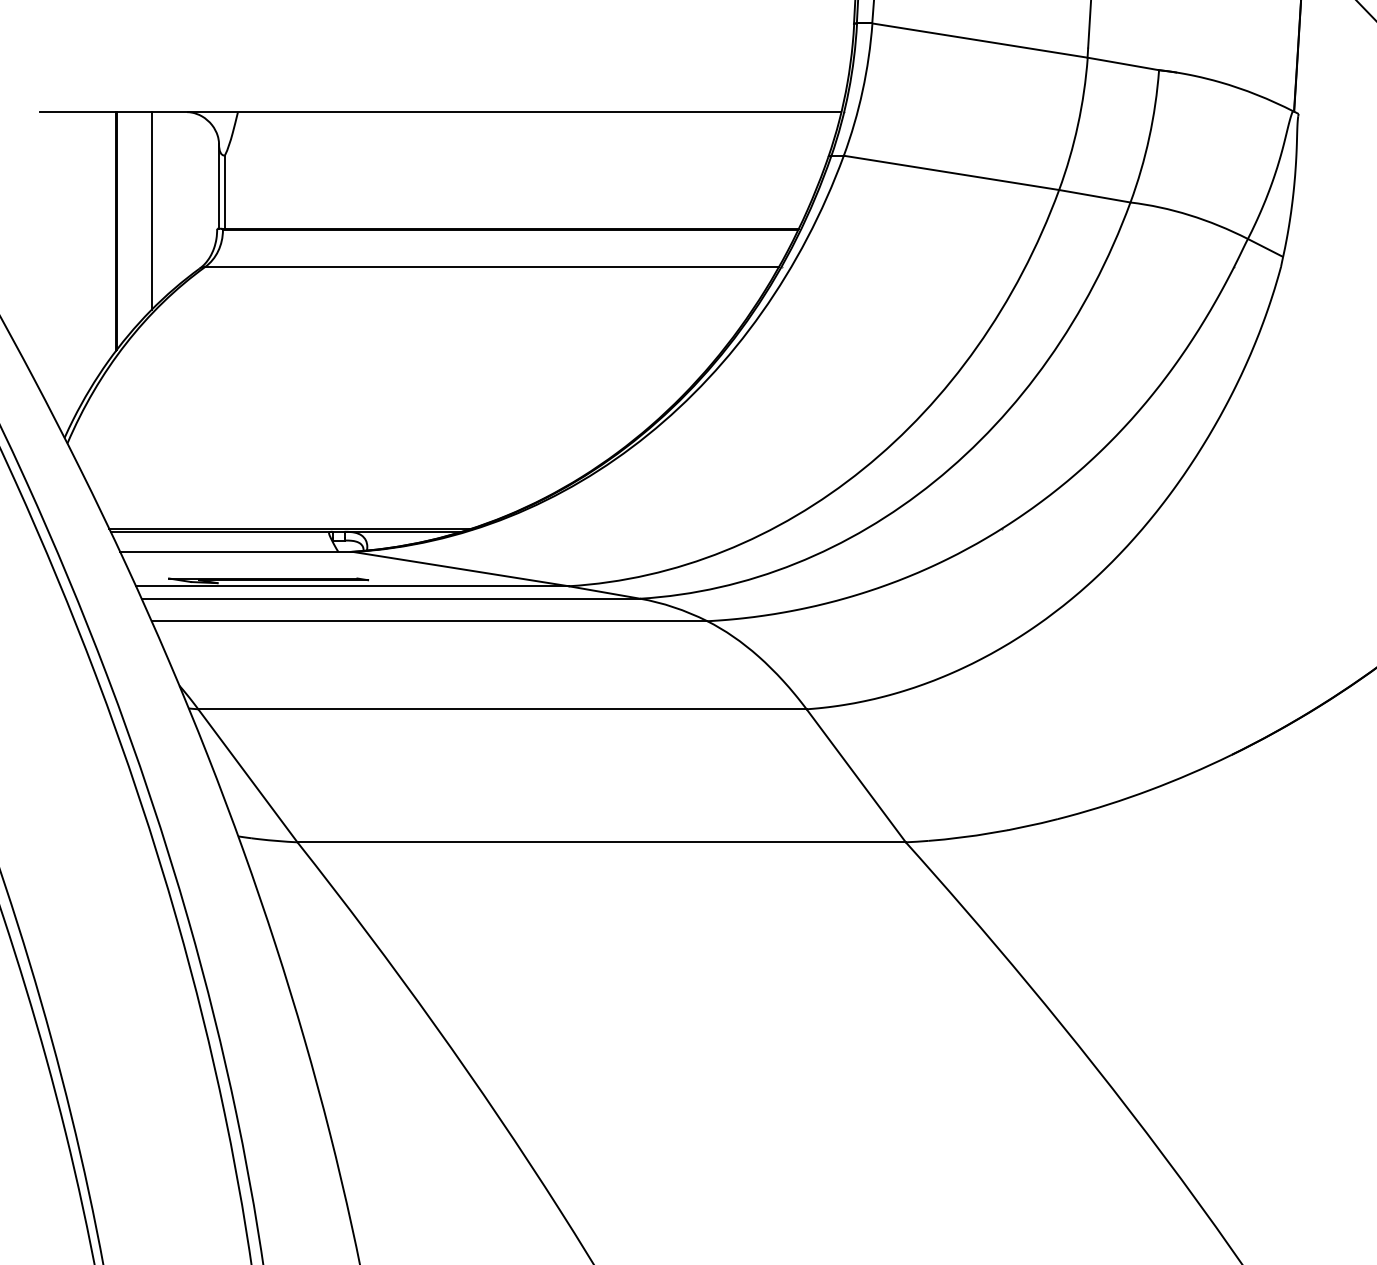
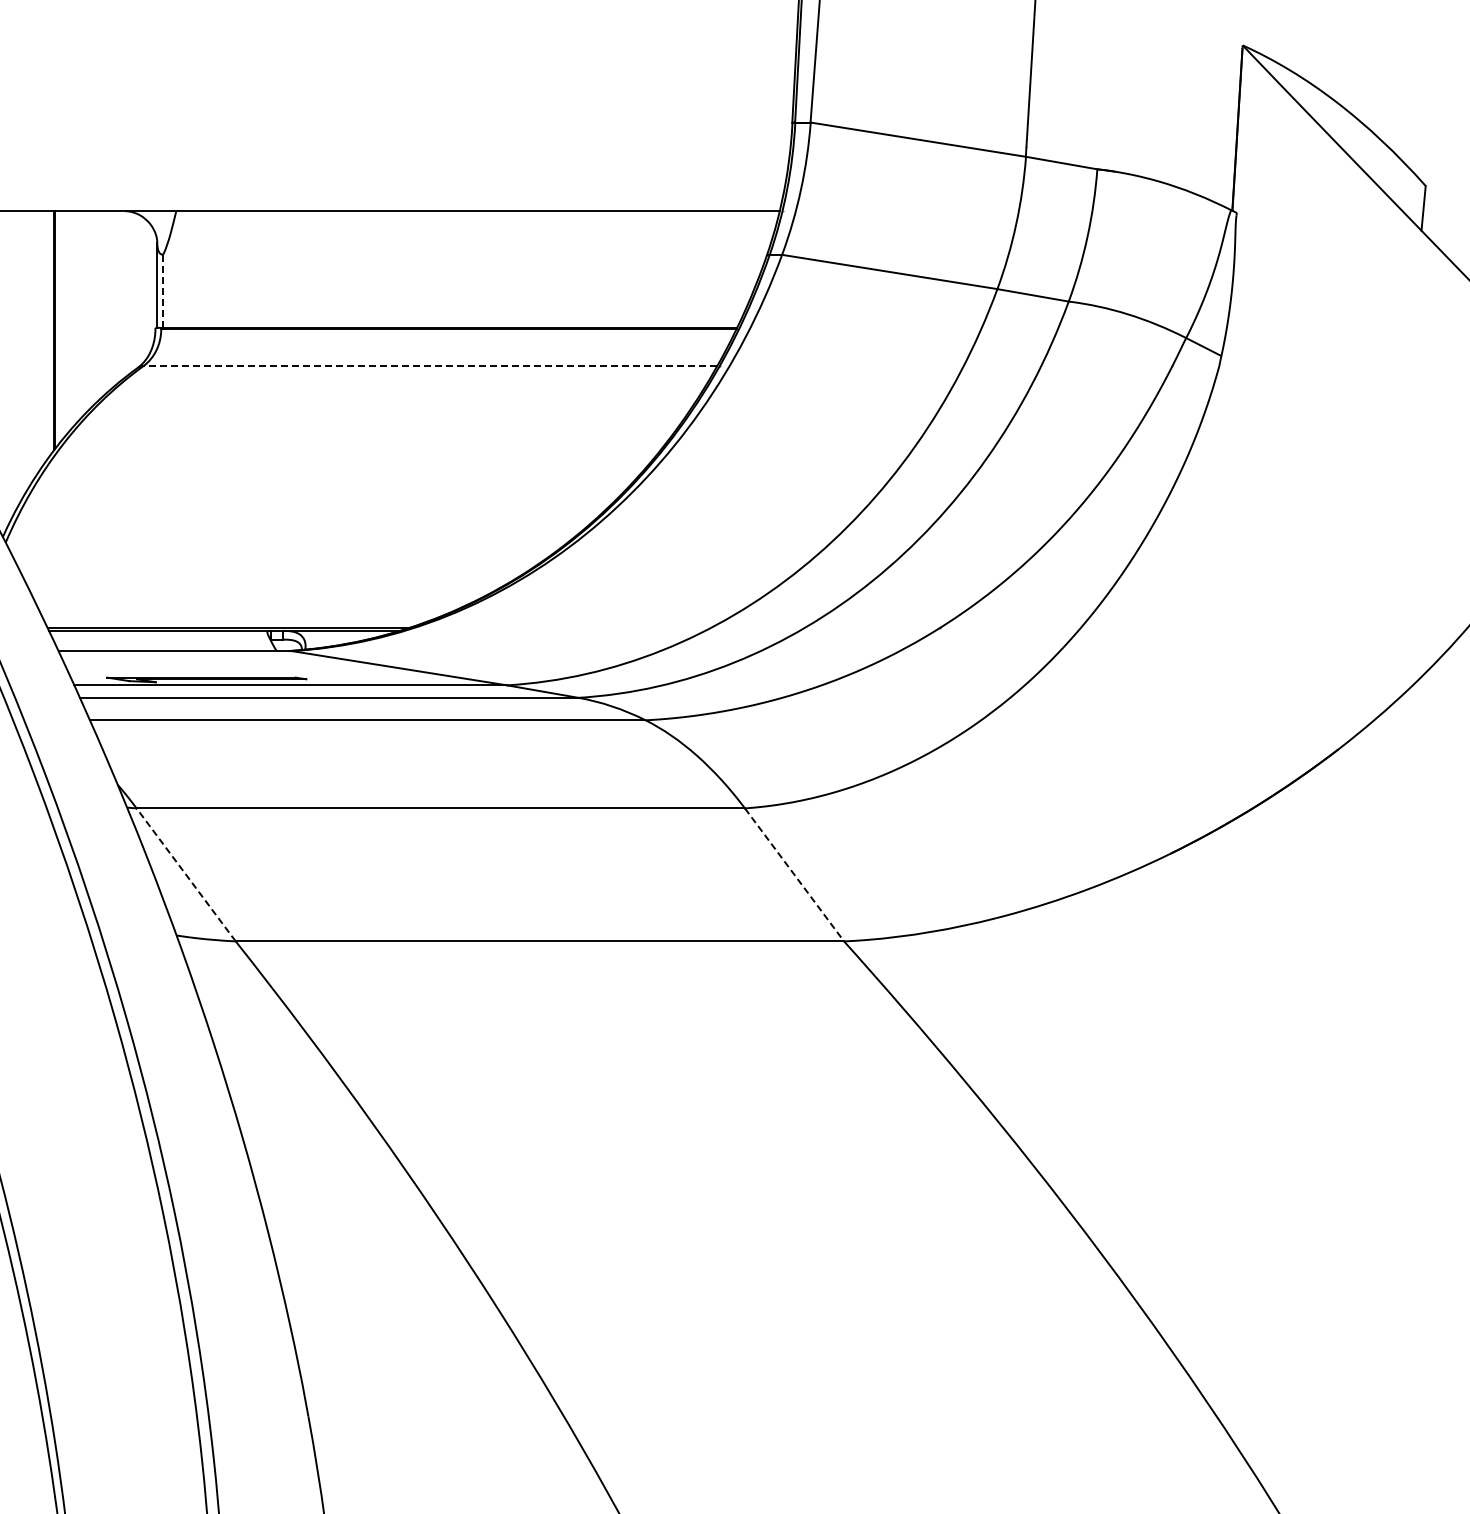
line: (225, 192) -> (163, 291), solid -> dashed
line: (152, 210) -> (90, 309), removed
line: (492, 266) -> (430, 365), solid -> dashed
line: (248, 775) -> (186, 874), solid -> dashed
line: (856, 775) -> (794, 874), solid -> dashed

